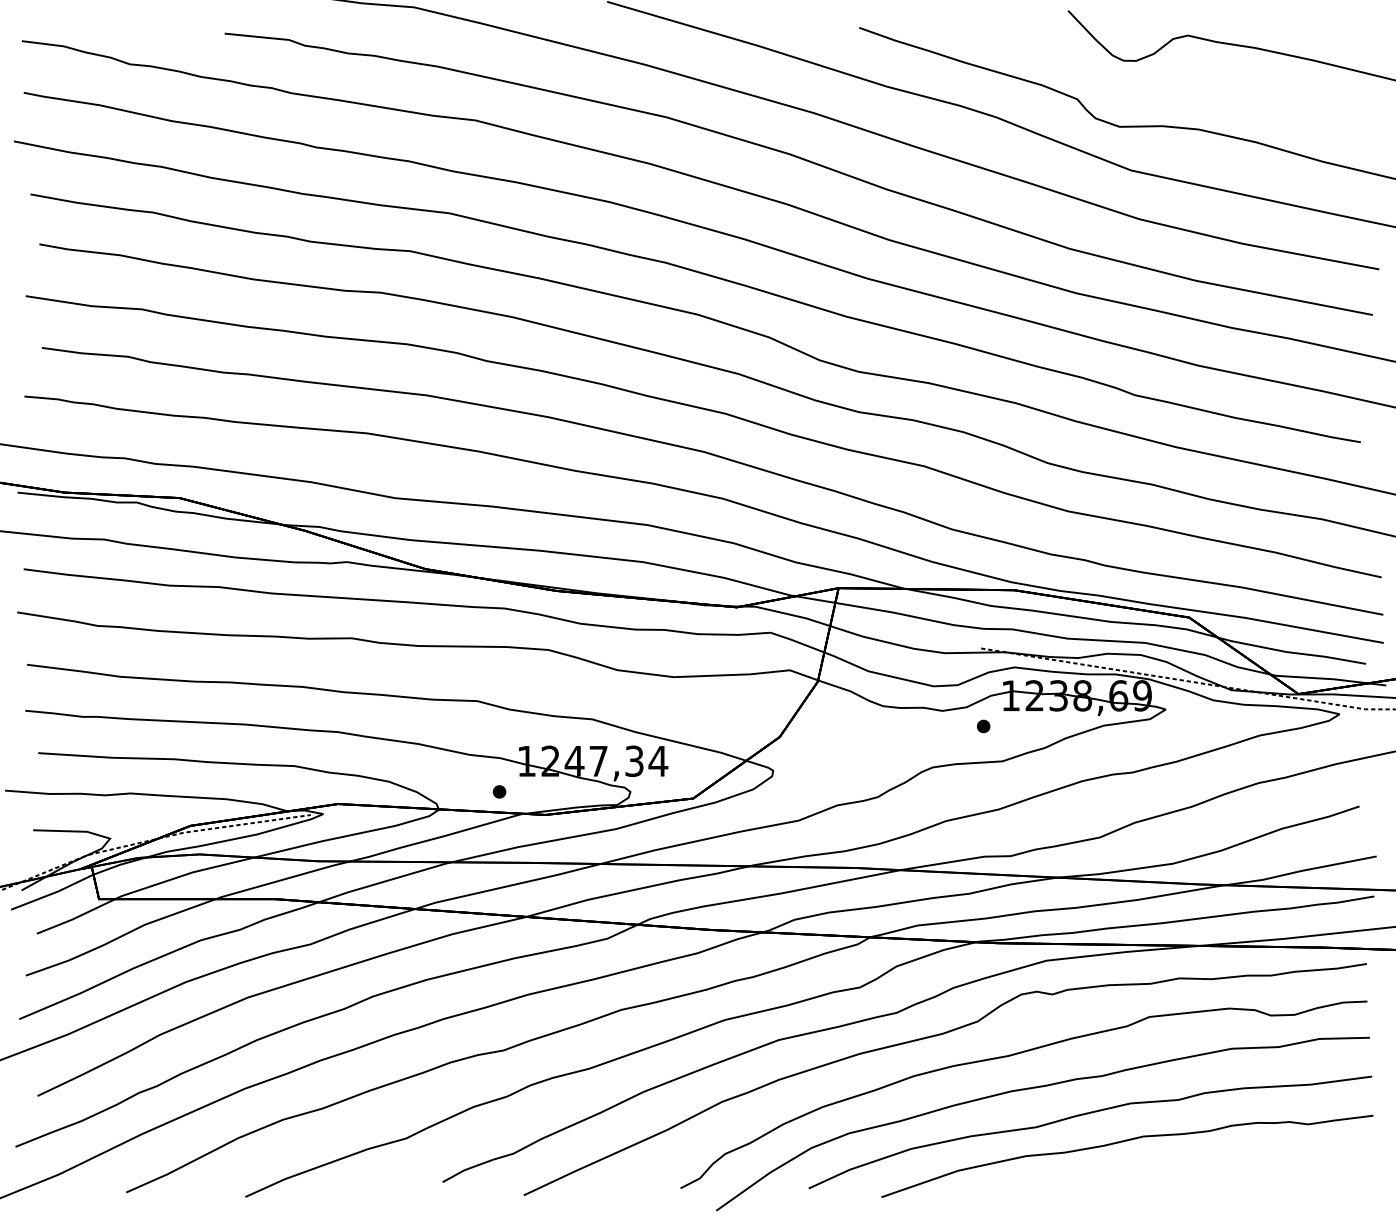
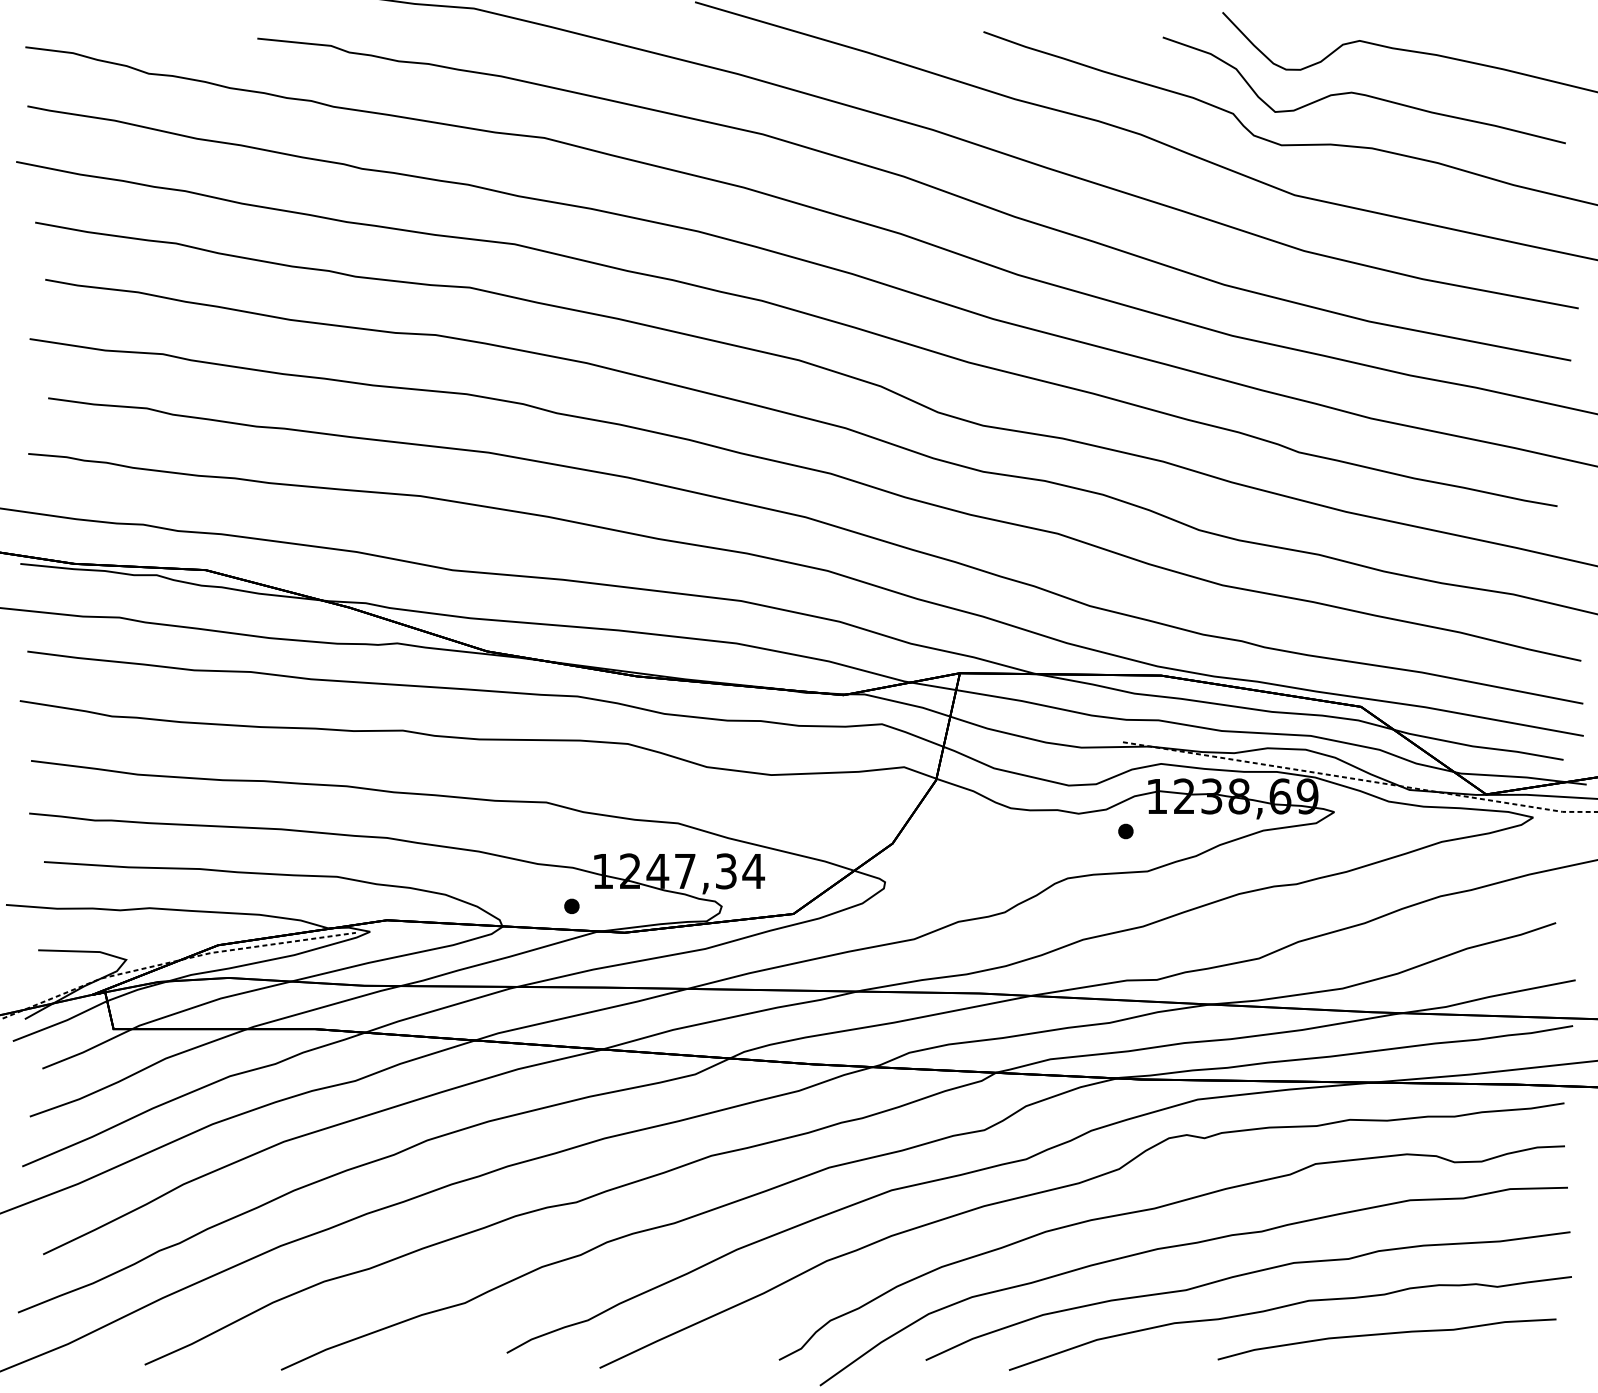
curve: (1191, 81) -> (1363, 93), added
curve: (1211, 1166) -> (1386, 1335), added

